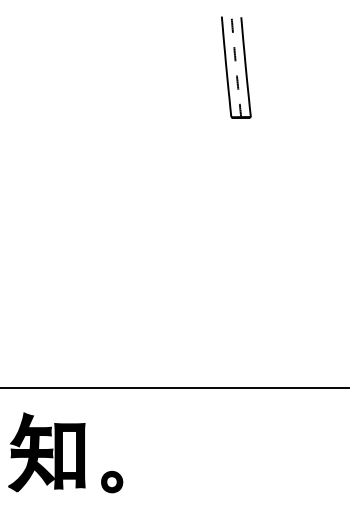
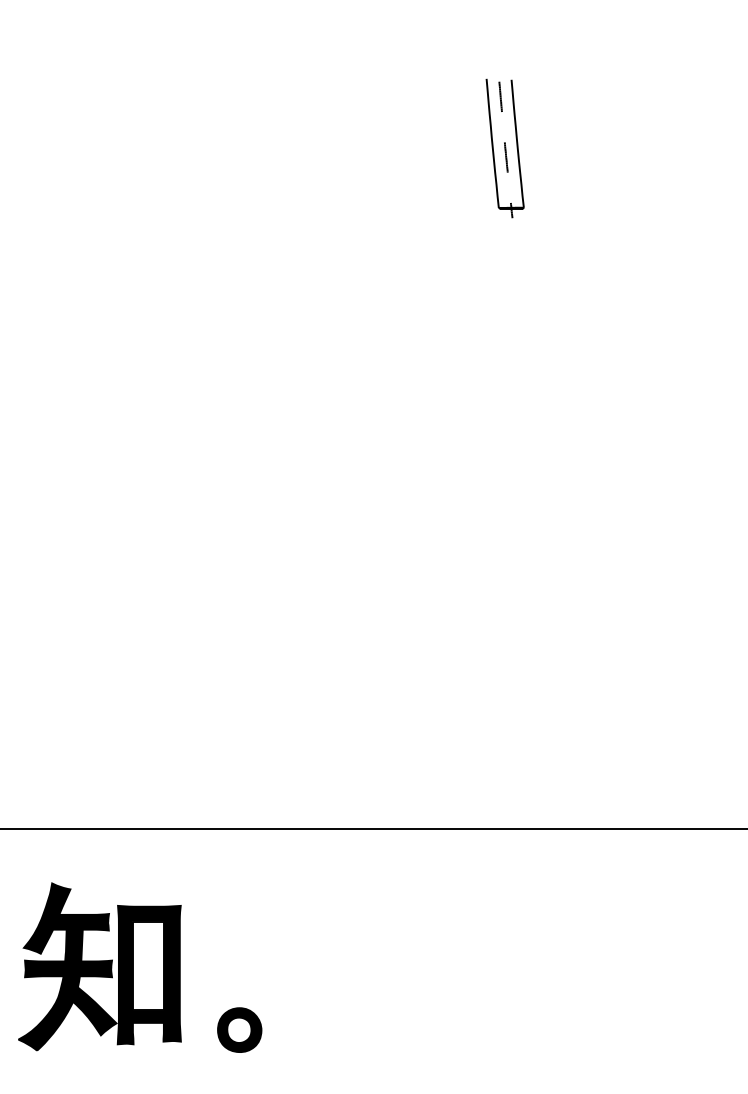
part: (236, 67) -> (505, 144), size x0.6

